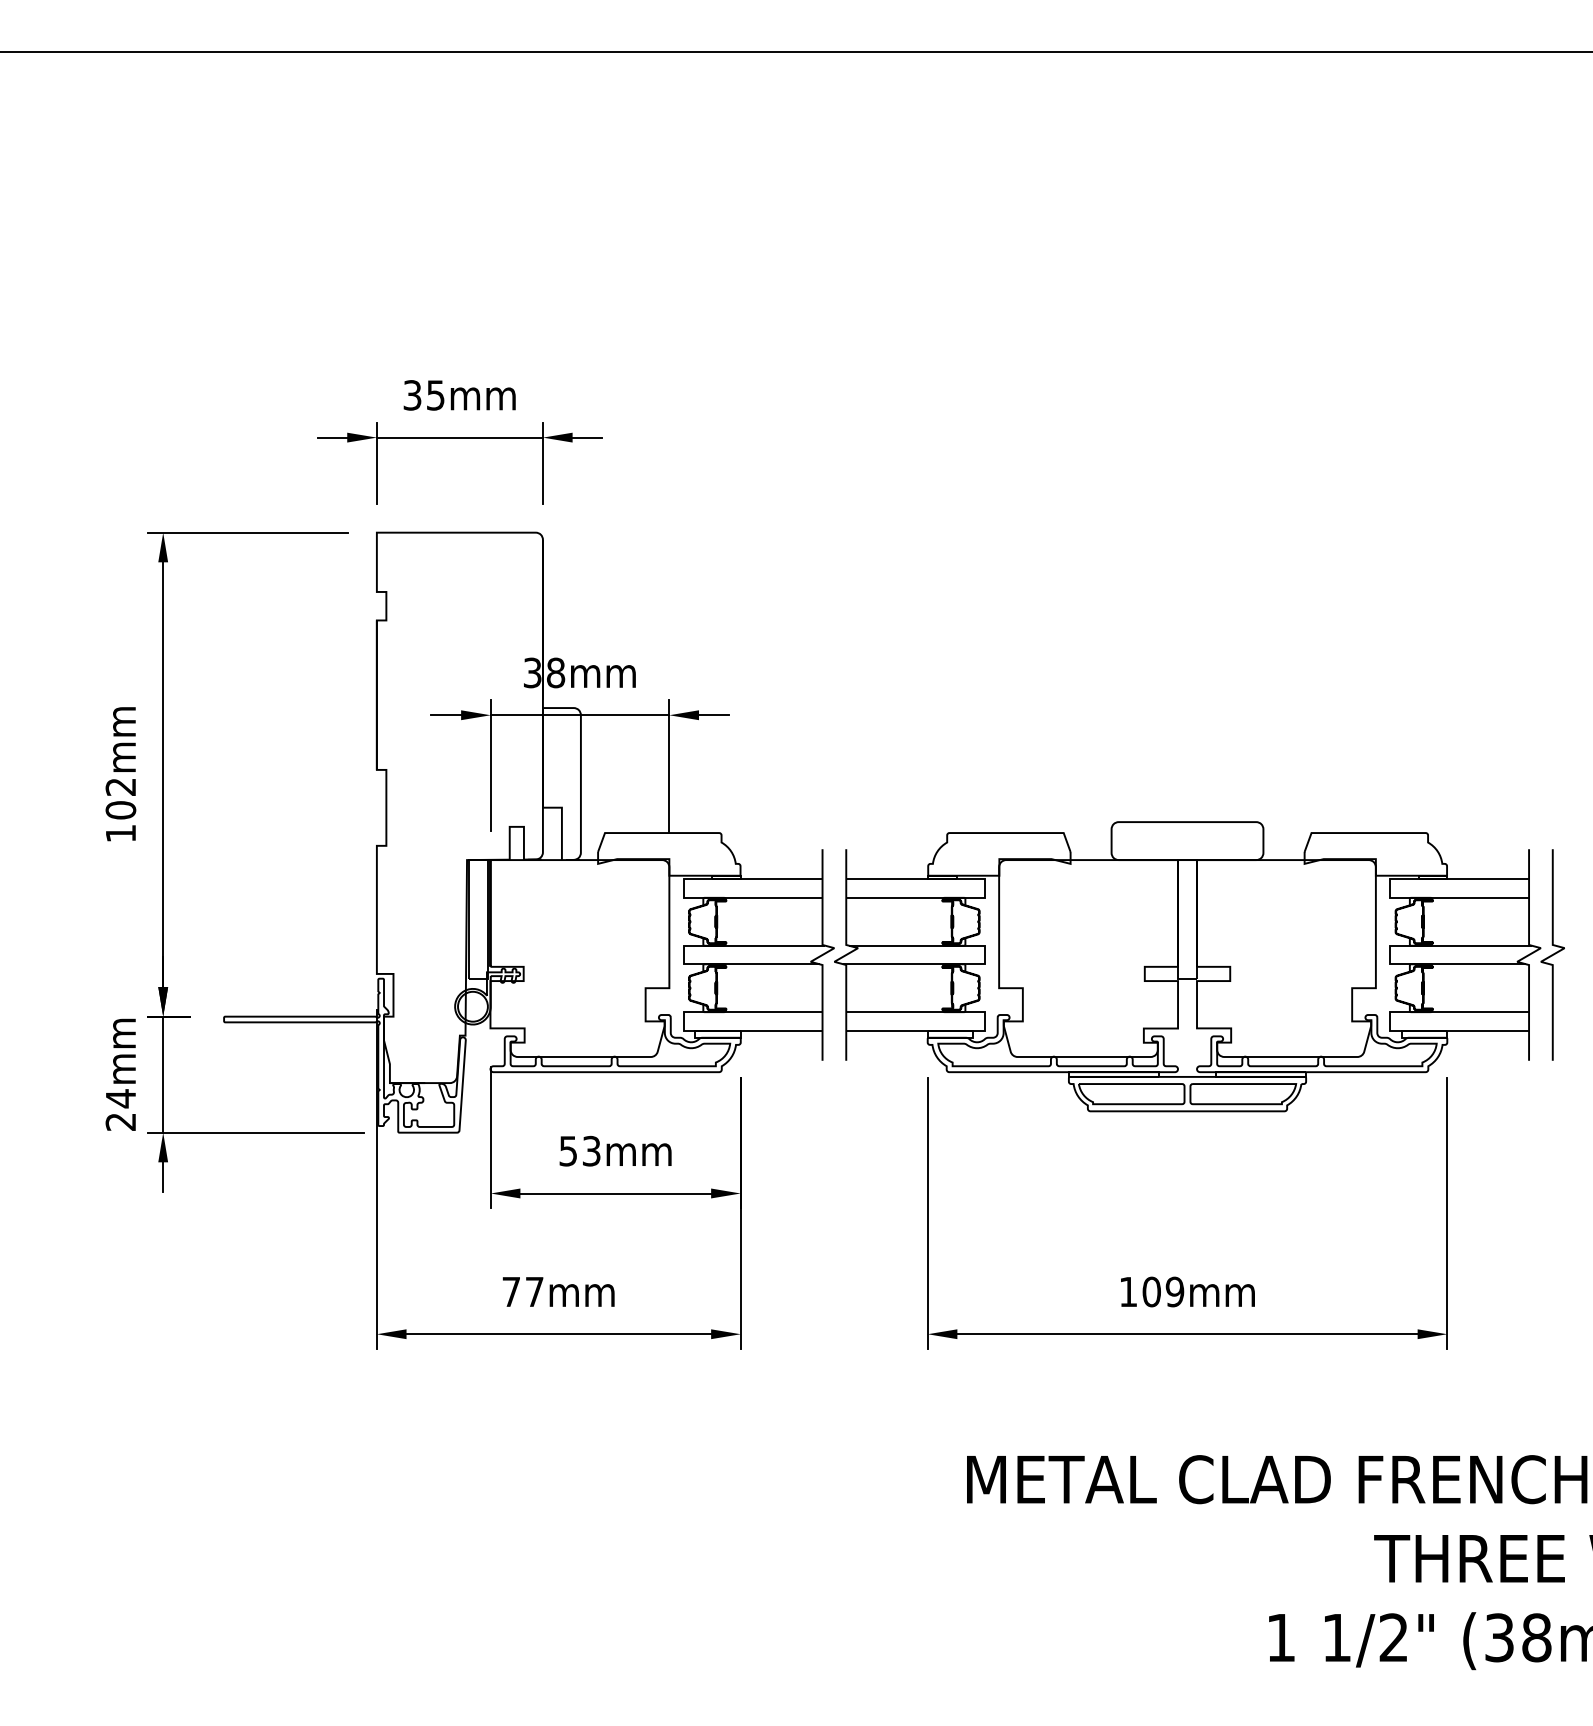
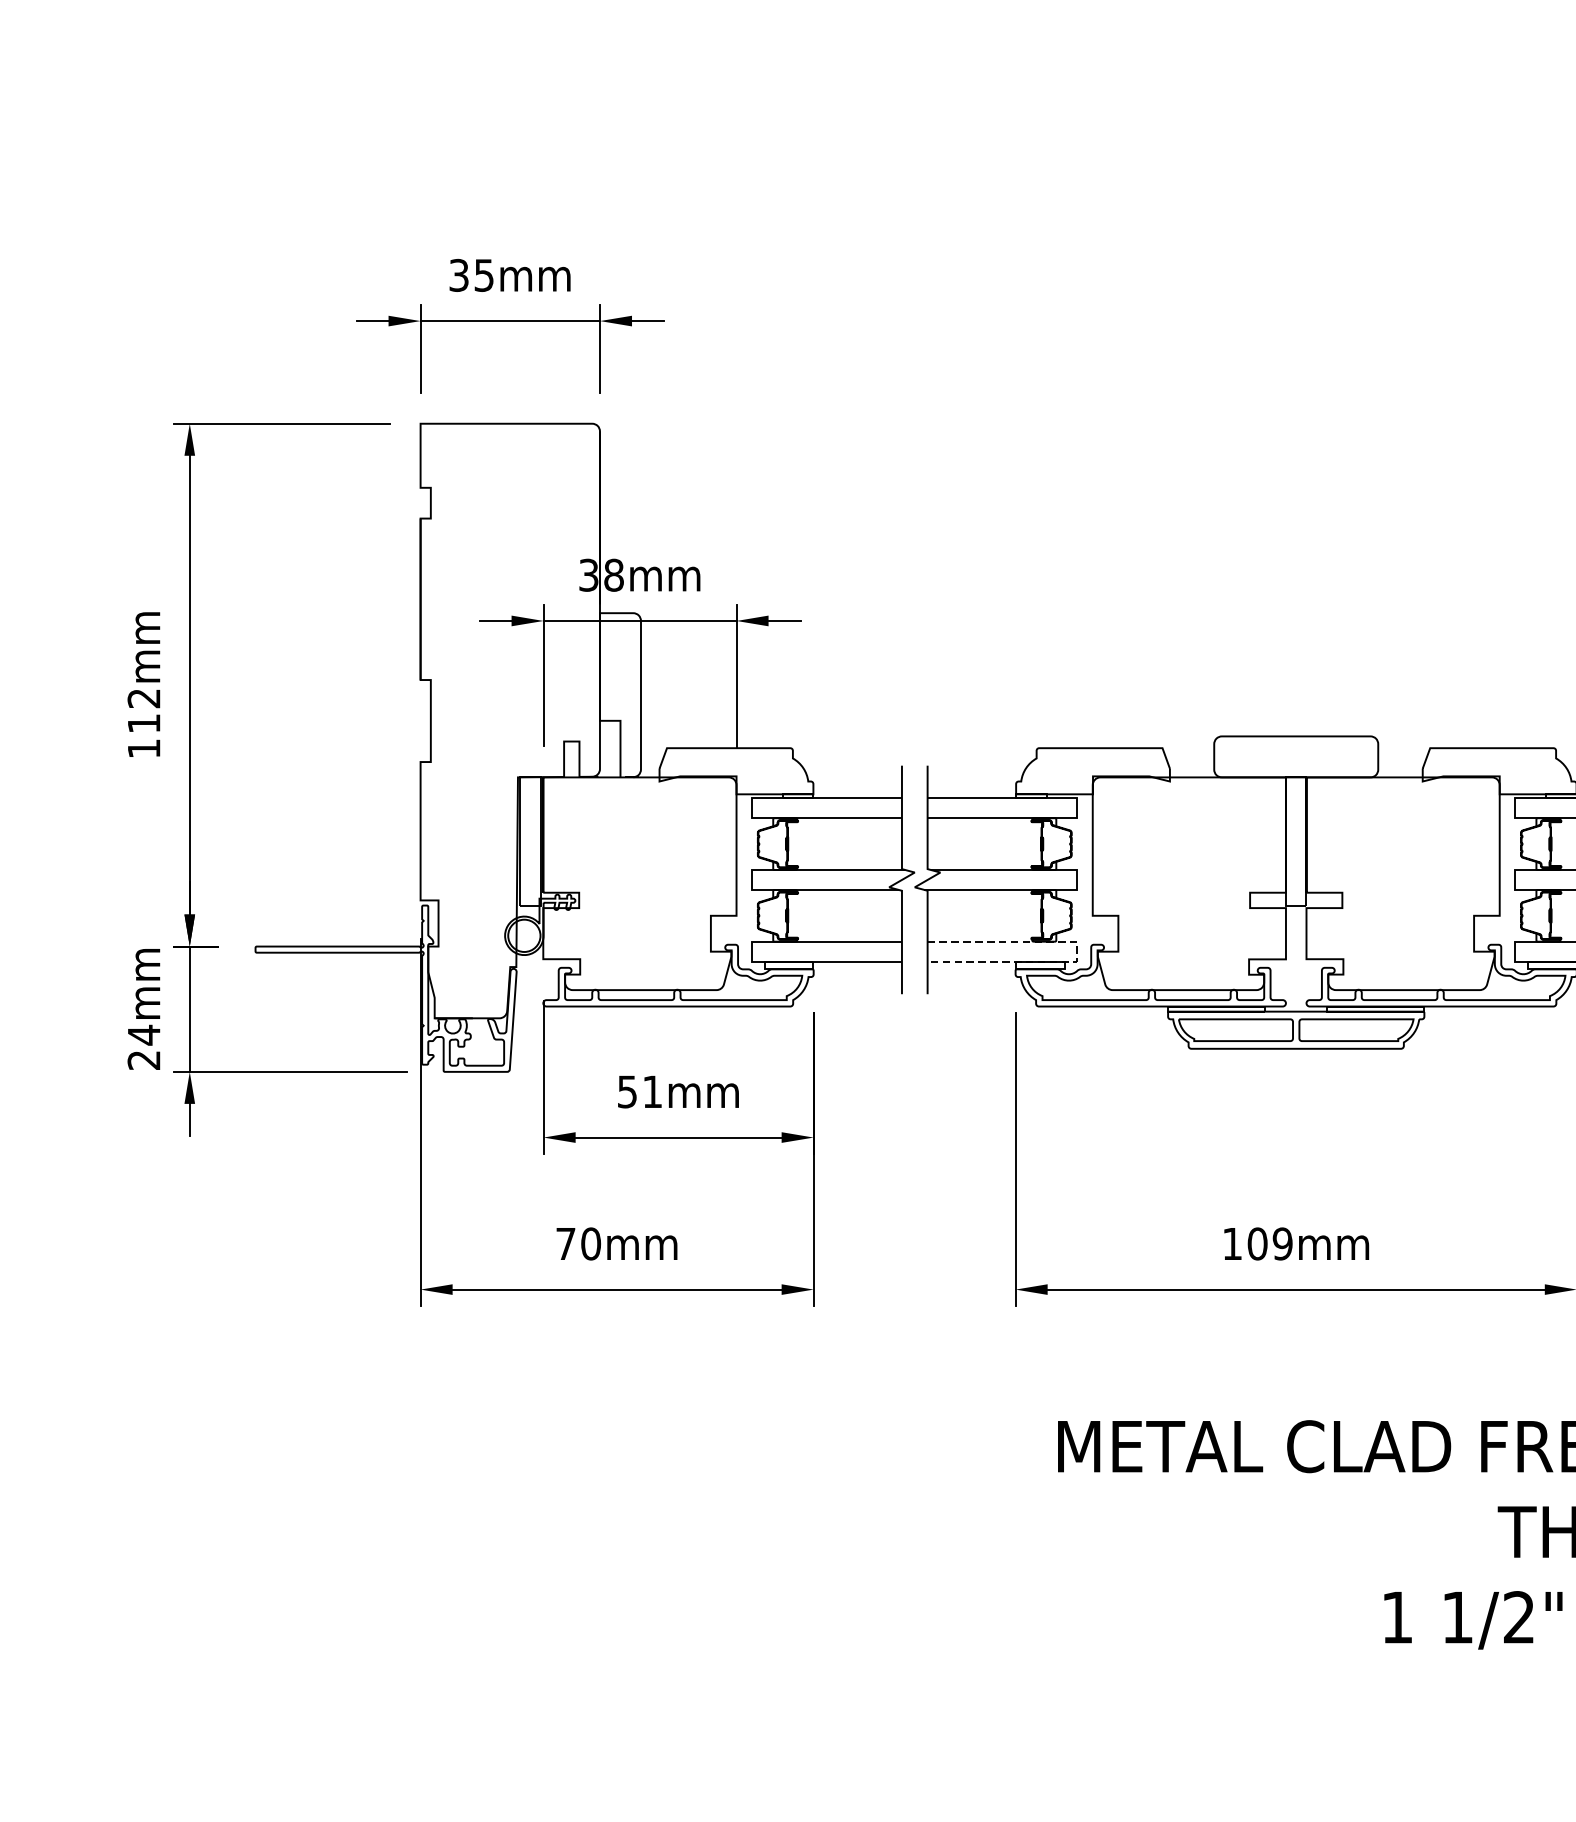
text: (120, 810) -> (143, 723), 102mm -> 112mm
line: (984, 1021) -> (1076, 951), solid -> dashed
text: (591, 1150) -> (652, 1091), 53mm -> 51mm
text: (534, 1291) -> (590, 1243), 77mm -> 70mm

